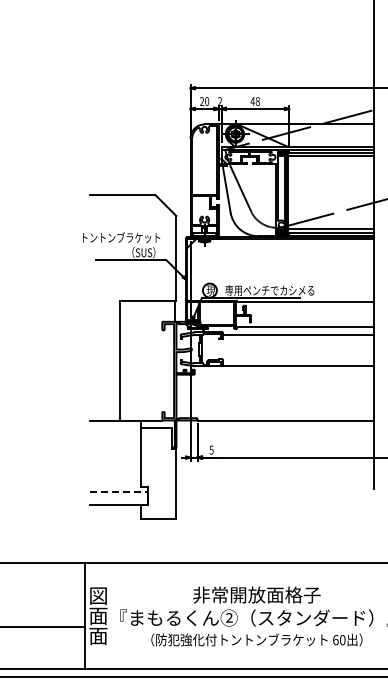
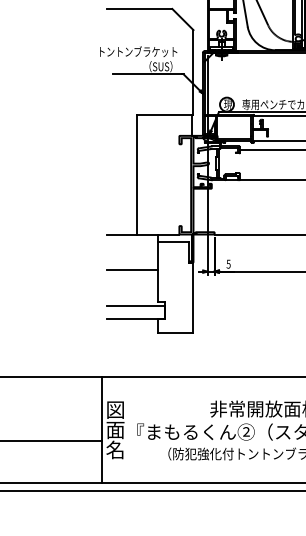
line: (115, 455) -> (132, 269), added
line: (119, 491) -> (136, 305), dashed -> solid
text: (98, 635) -> (115, 449), 面 -> 名

